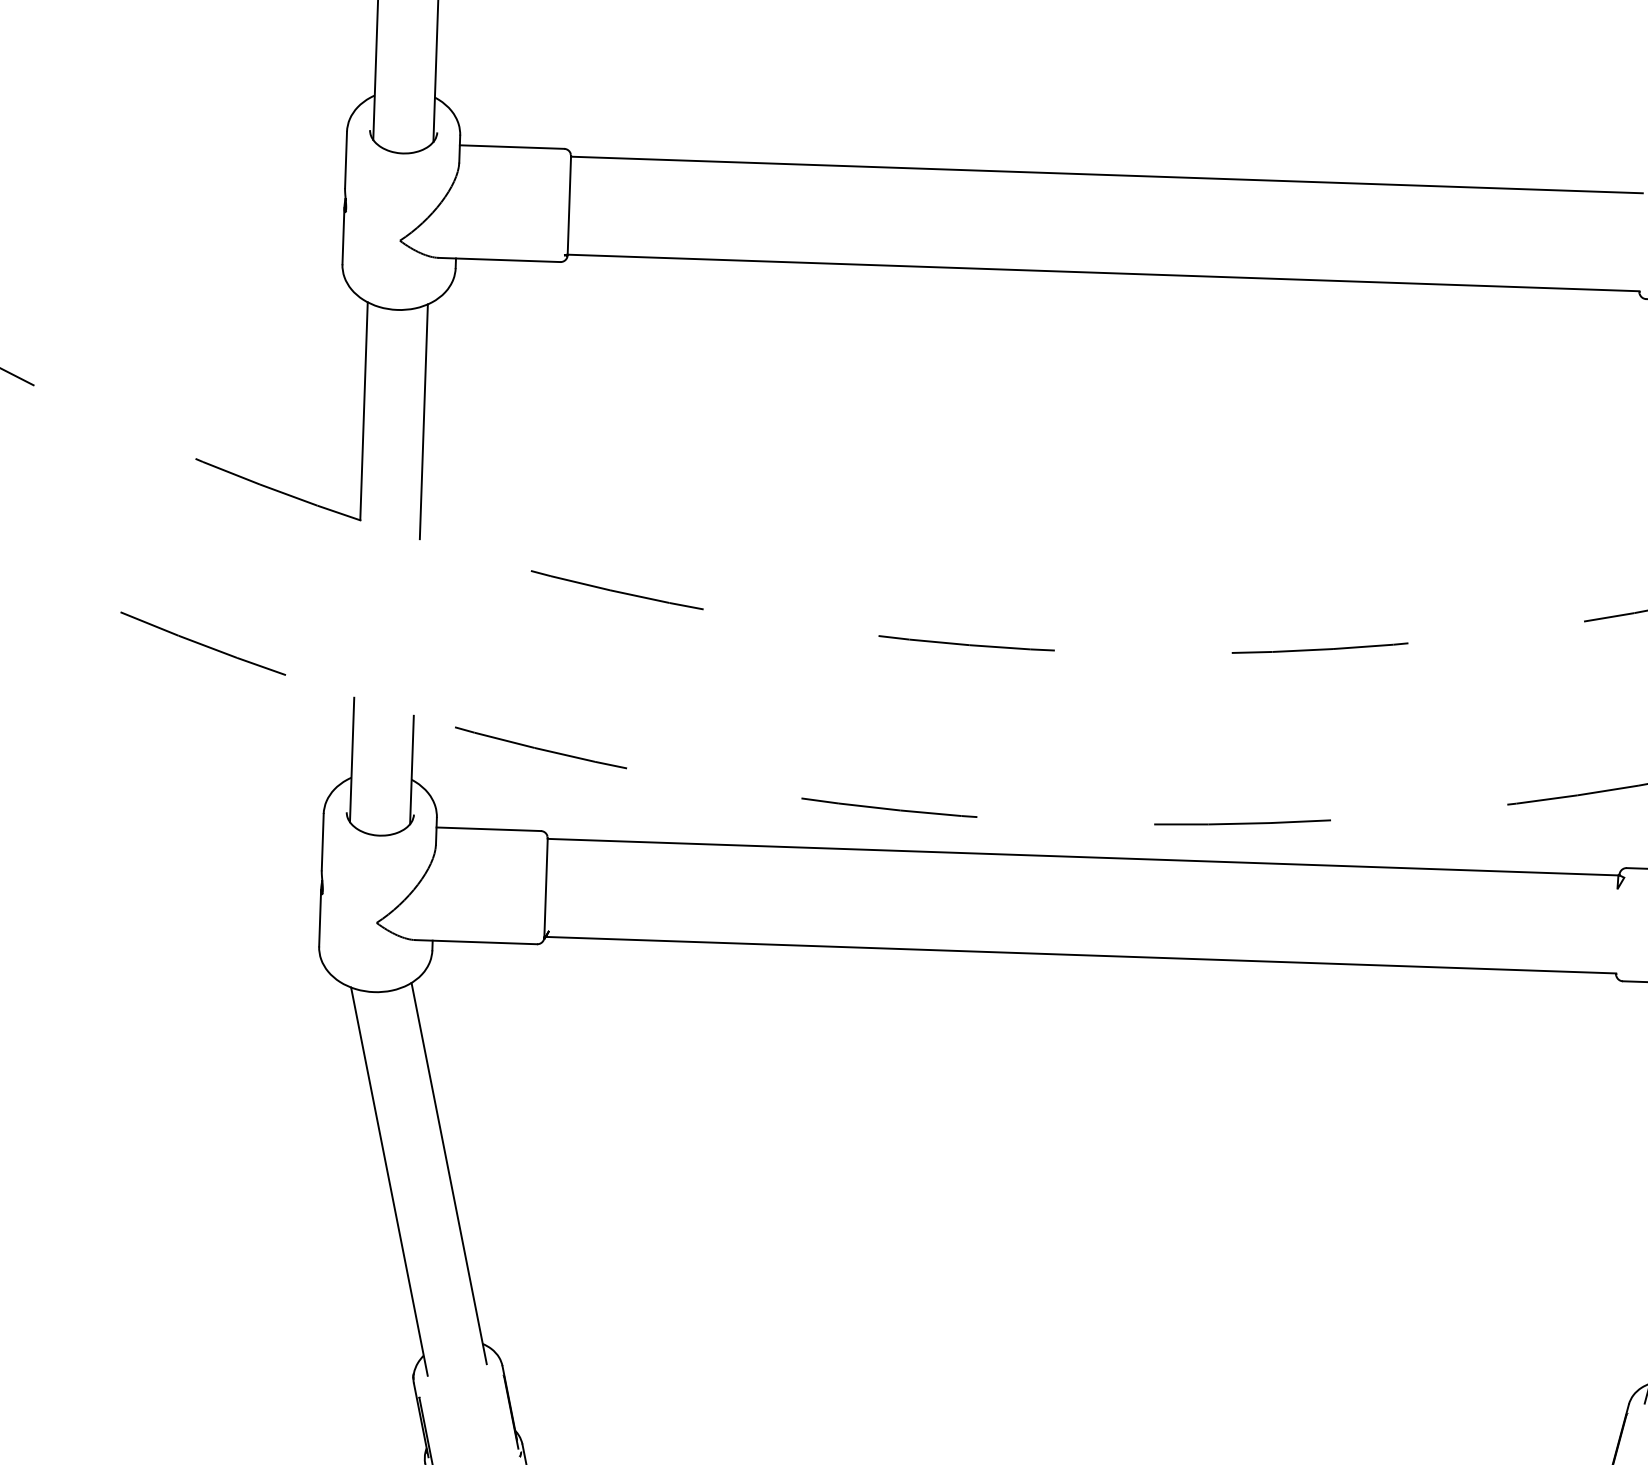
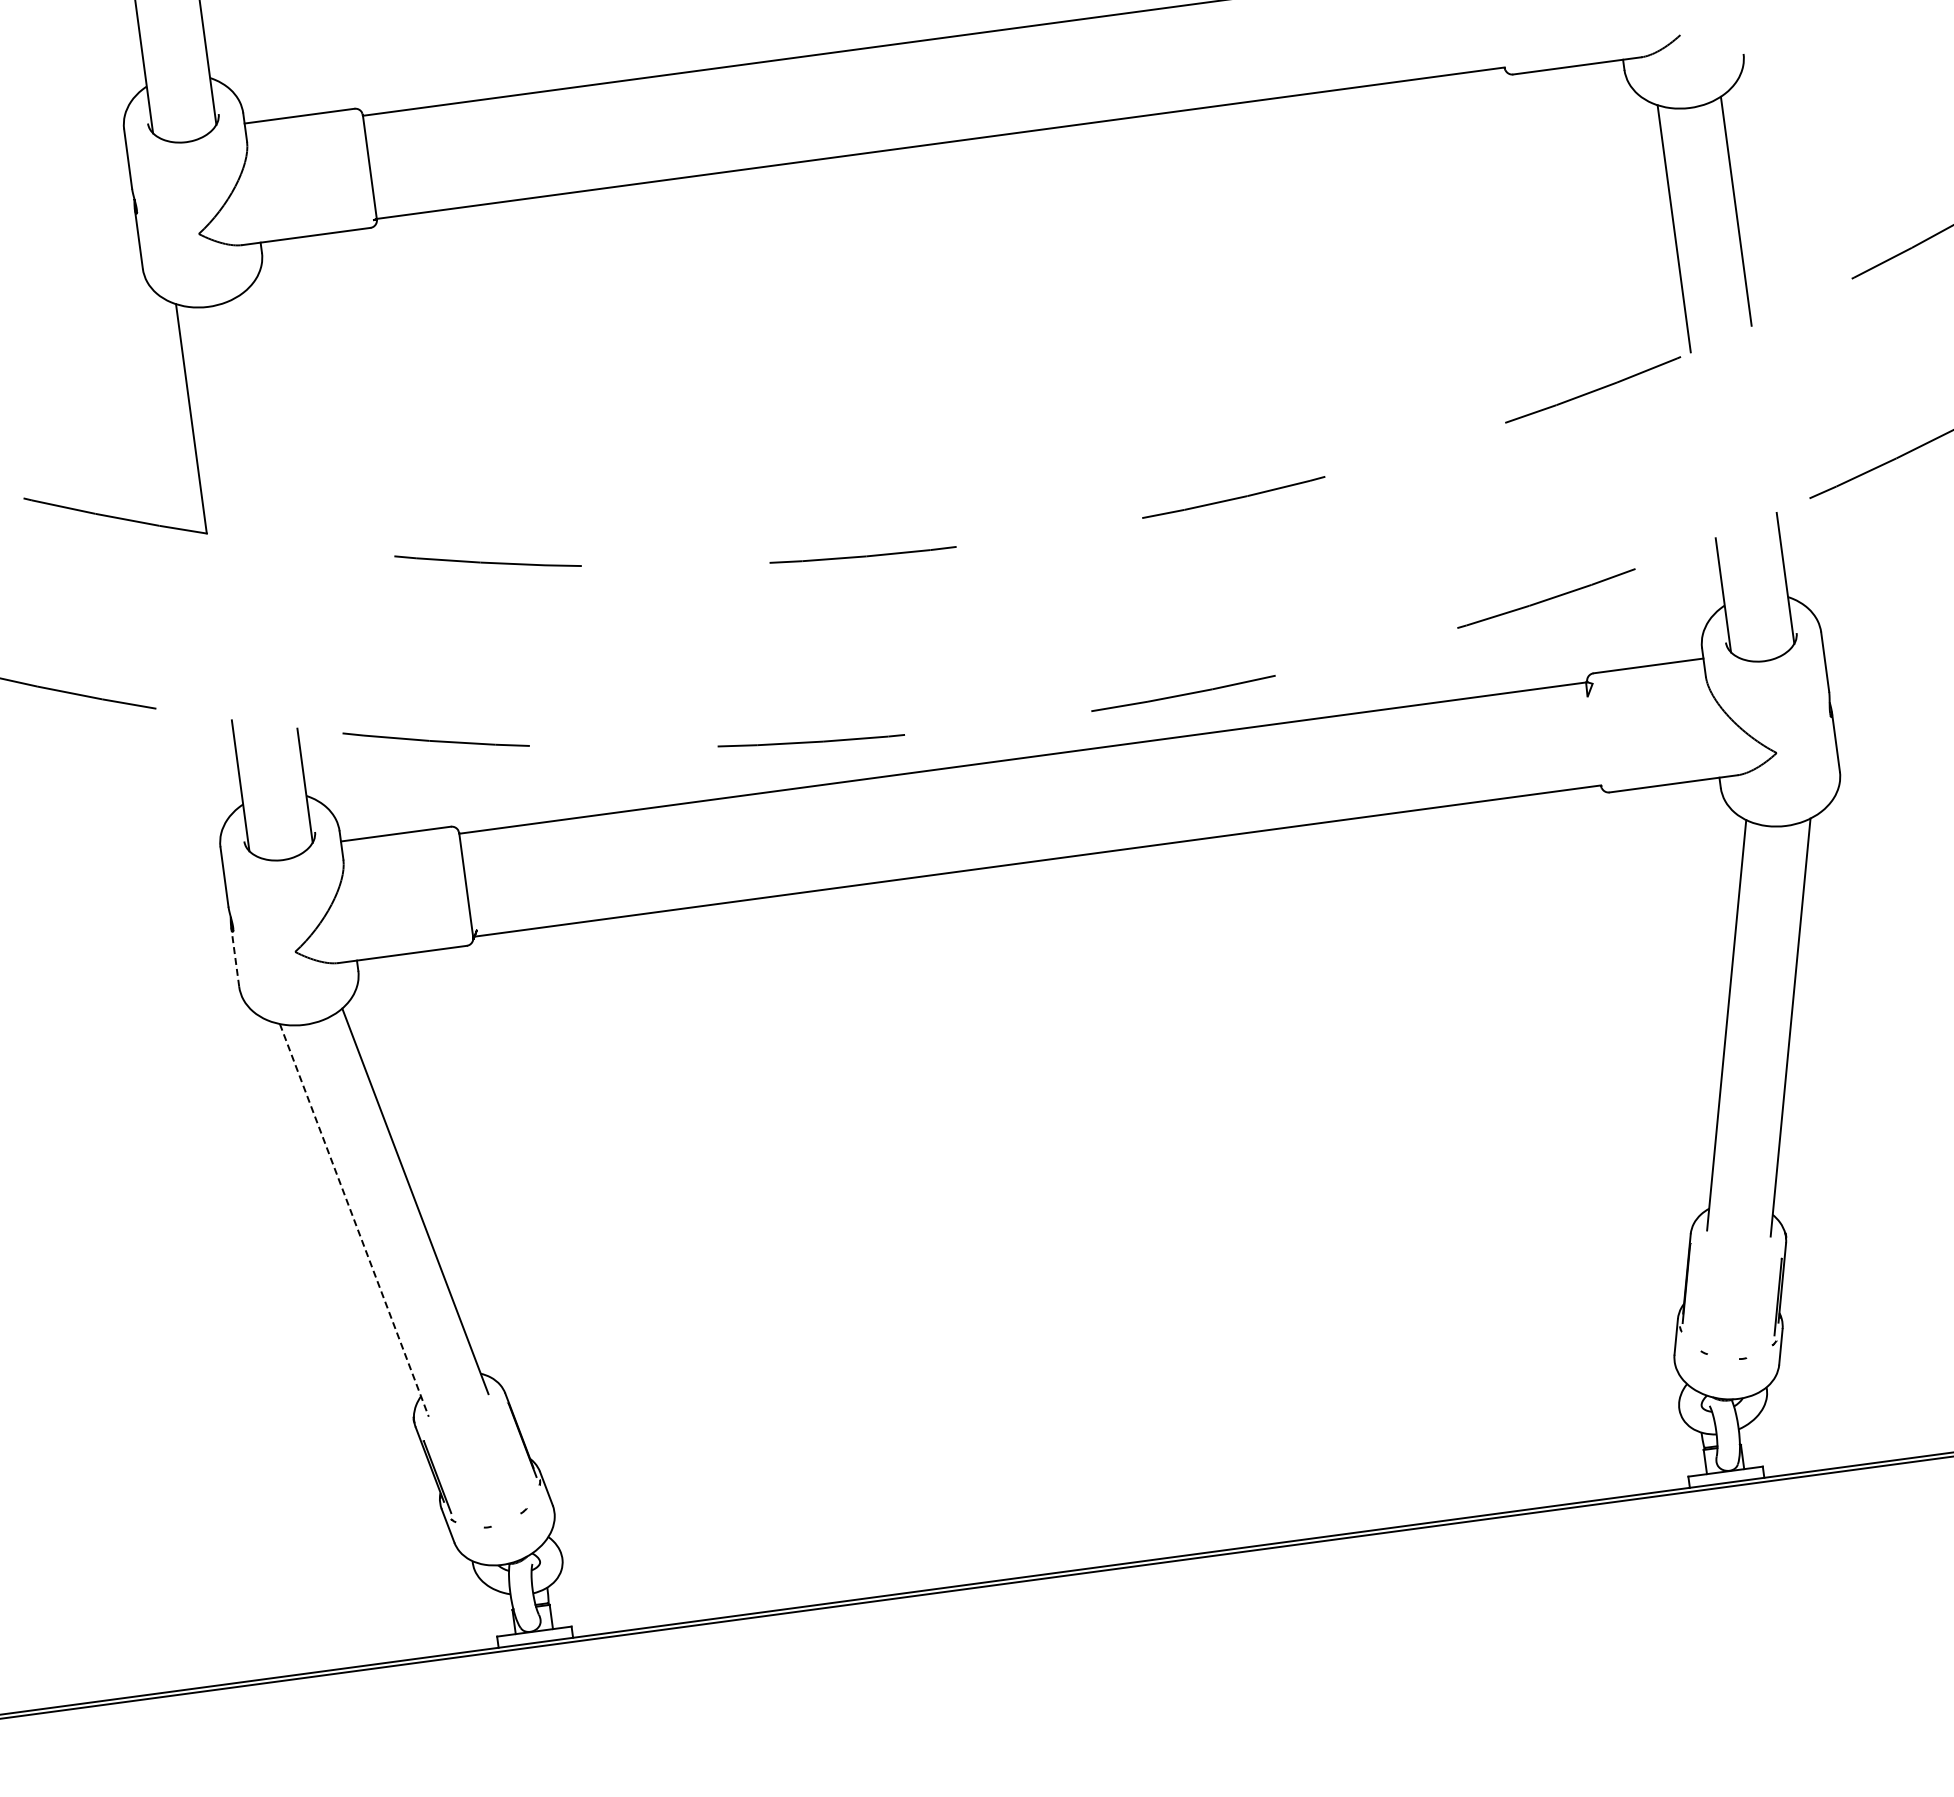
line: (423, 421) -> (255, 418), removed
line: (320, 918) -> (235, 957), solid -> dashed
line: (389, 1181) -> (354, 1220), solid -> dashed

